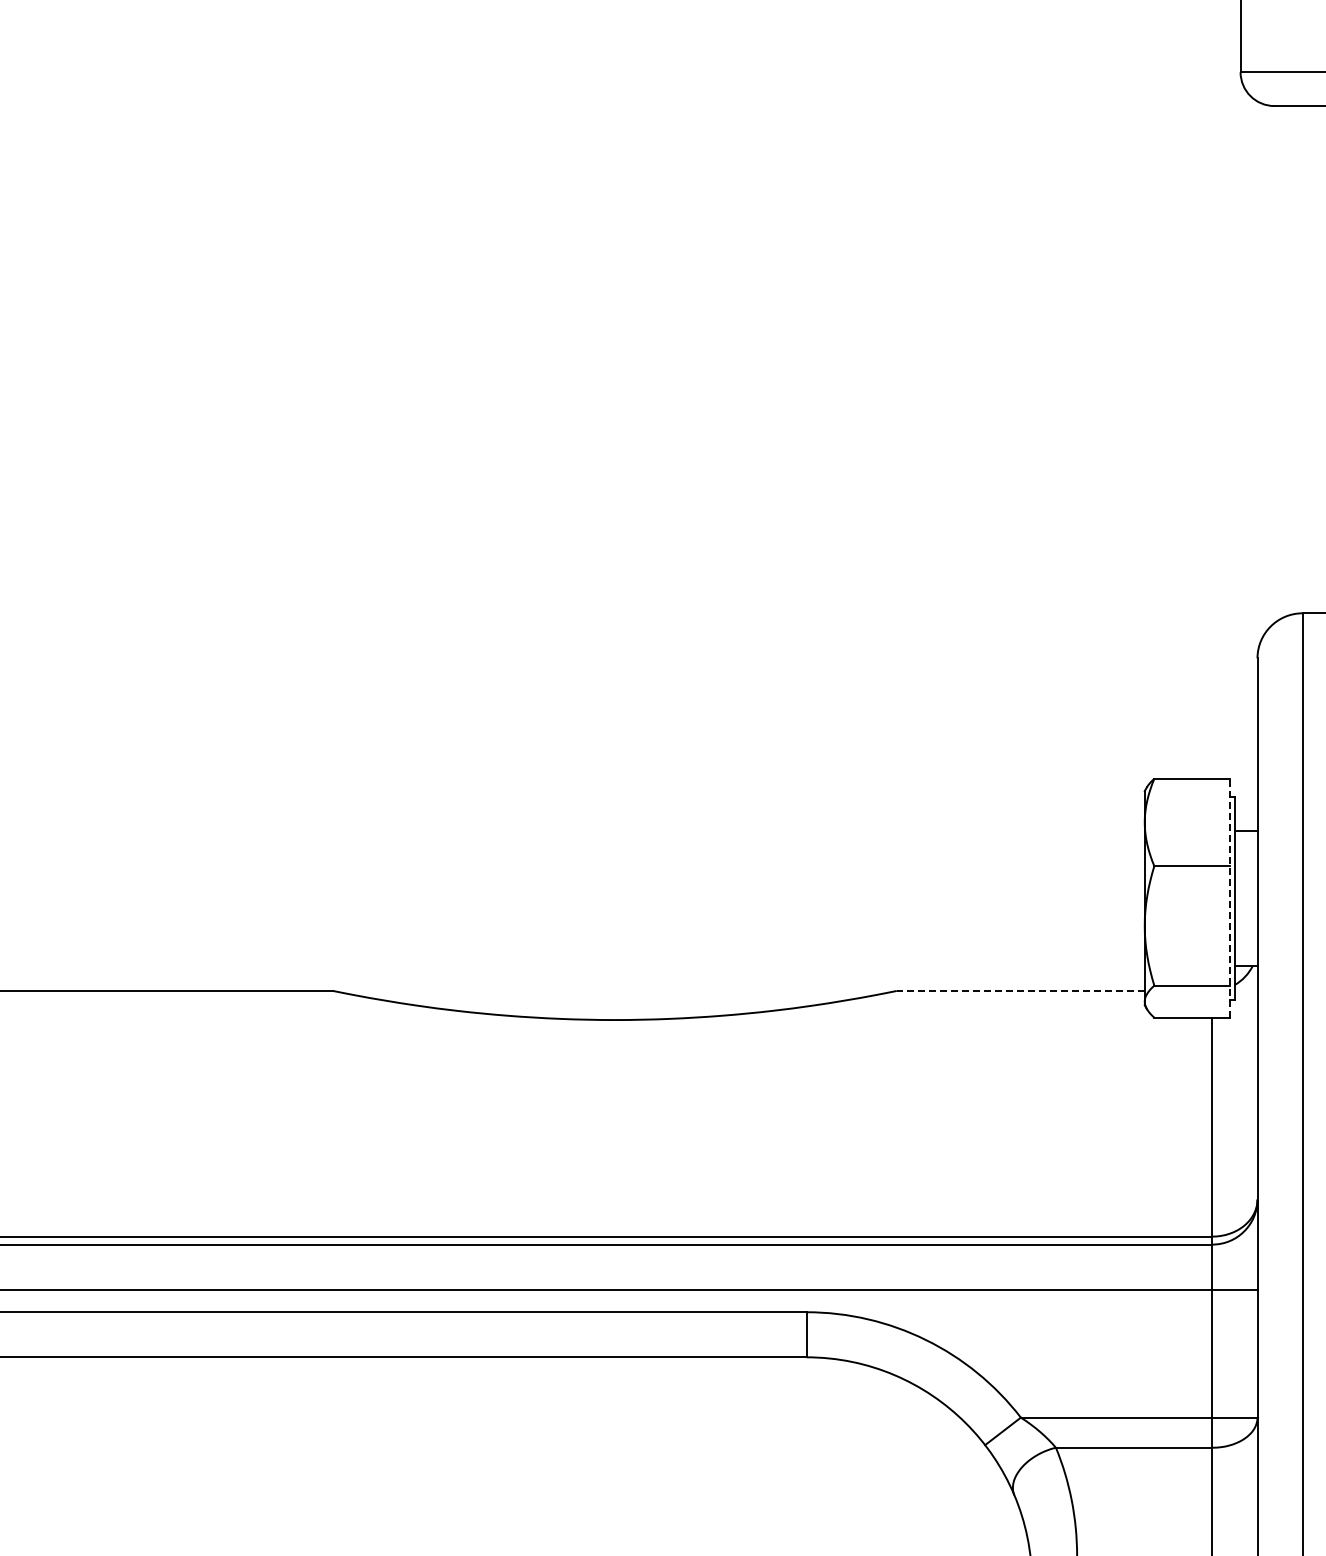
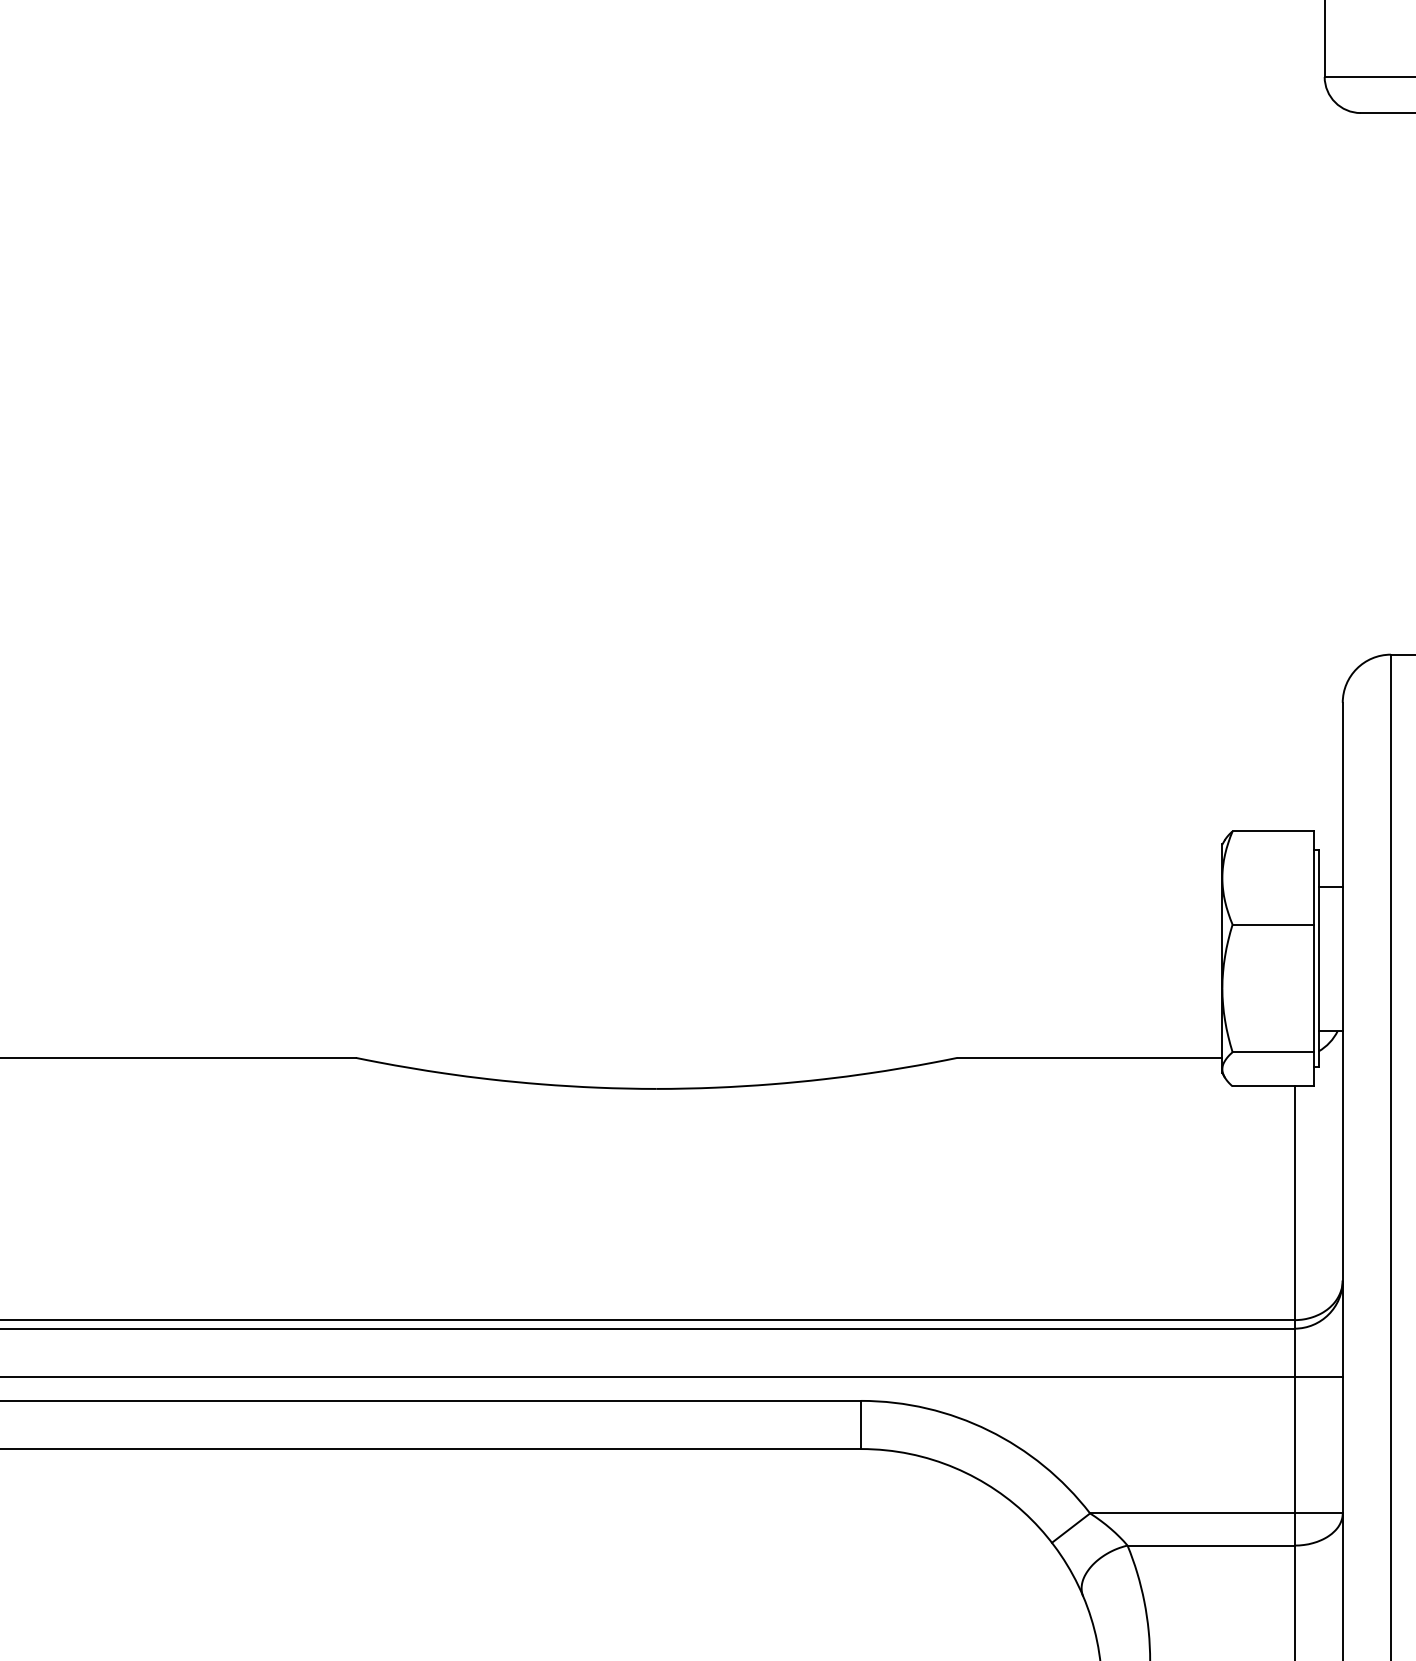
line: (1230, 897) -> (1313, 958), dashed -> solid
line: (1020, 990) -> (1089, 1057), dashed -> solid

